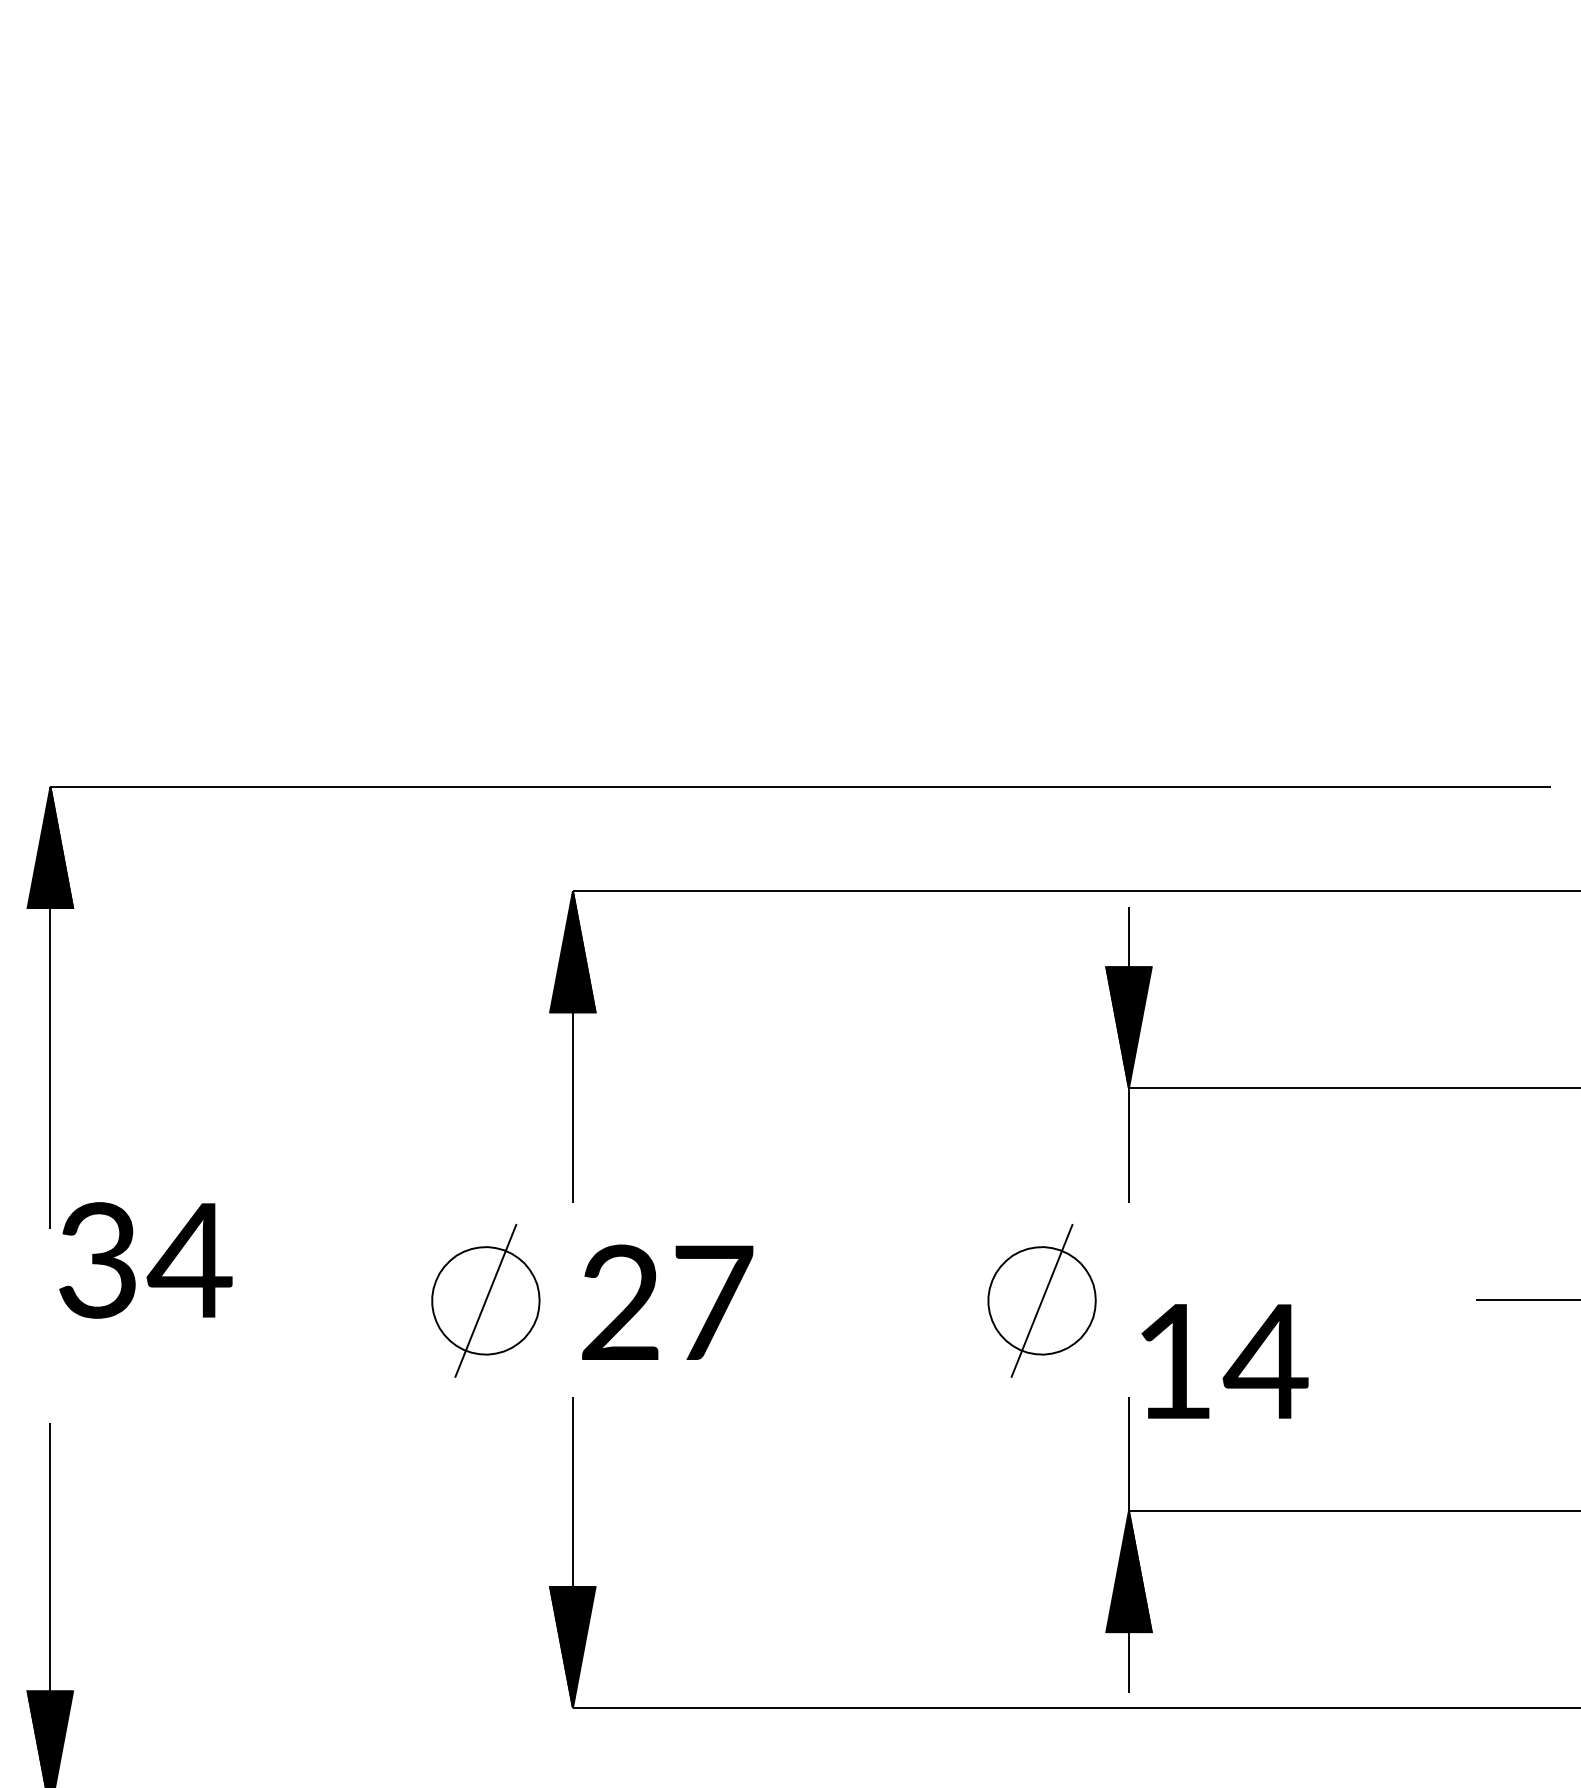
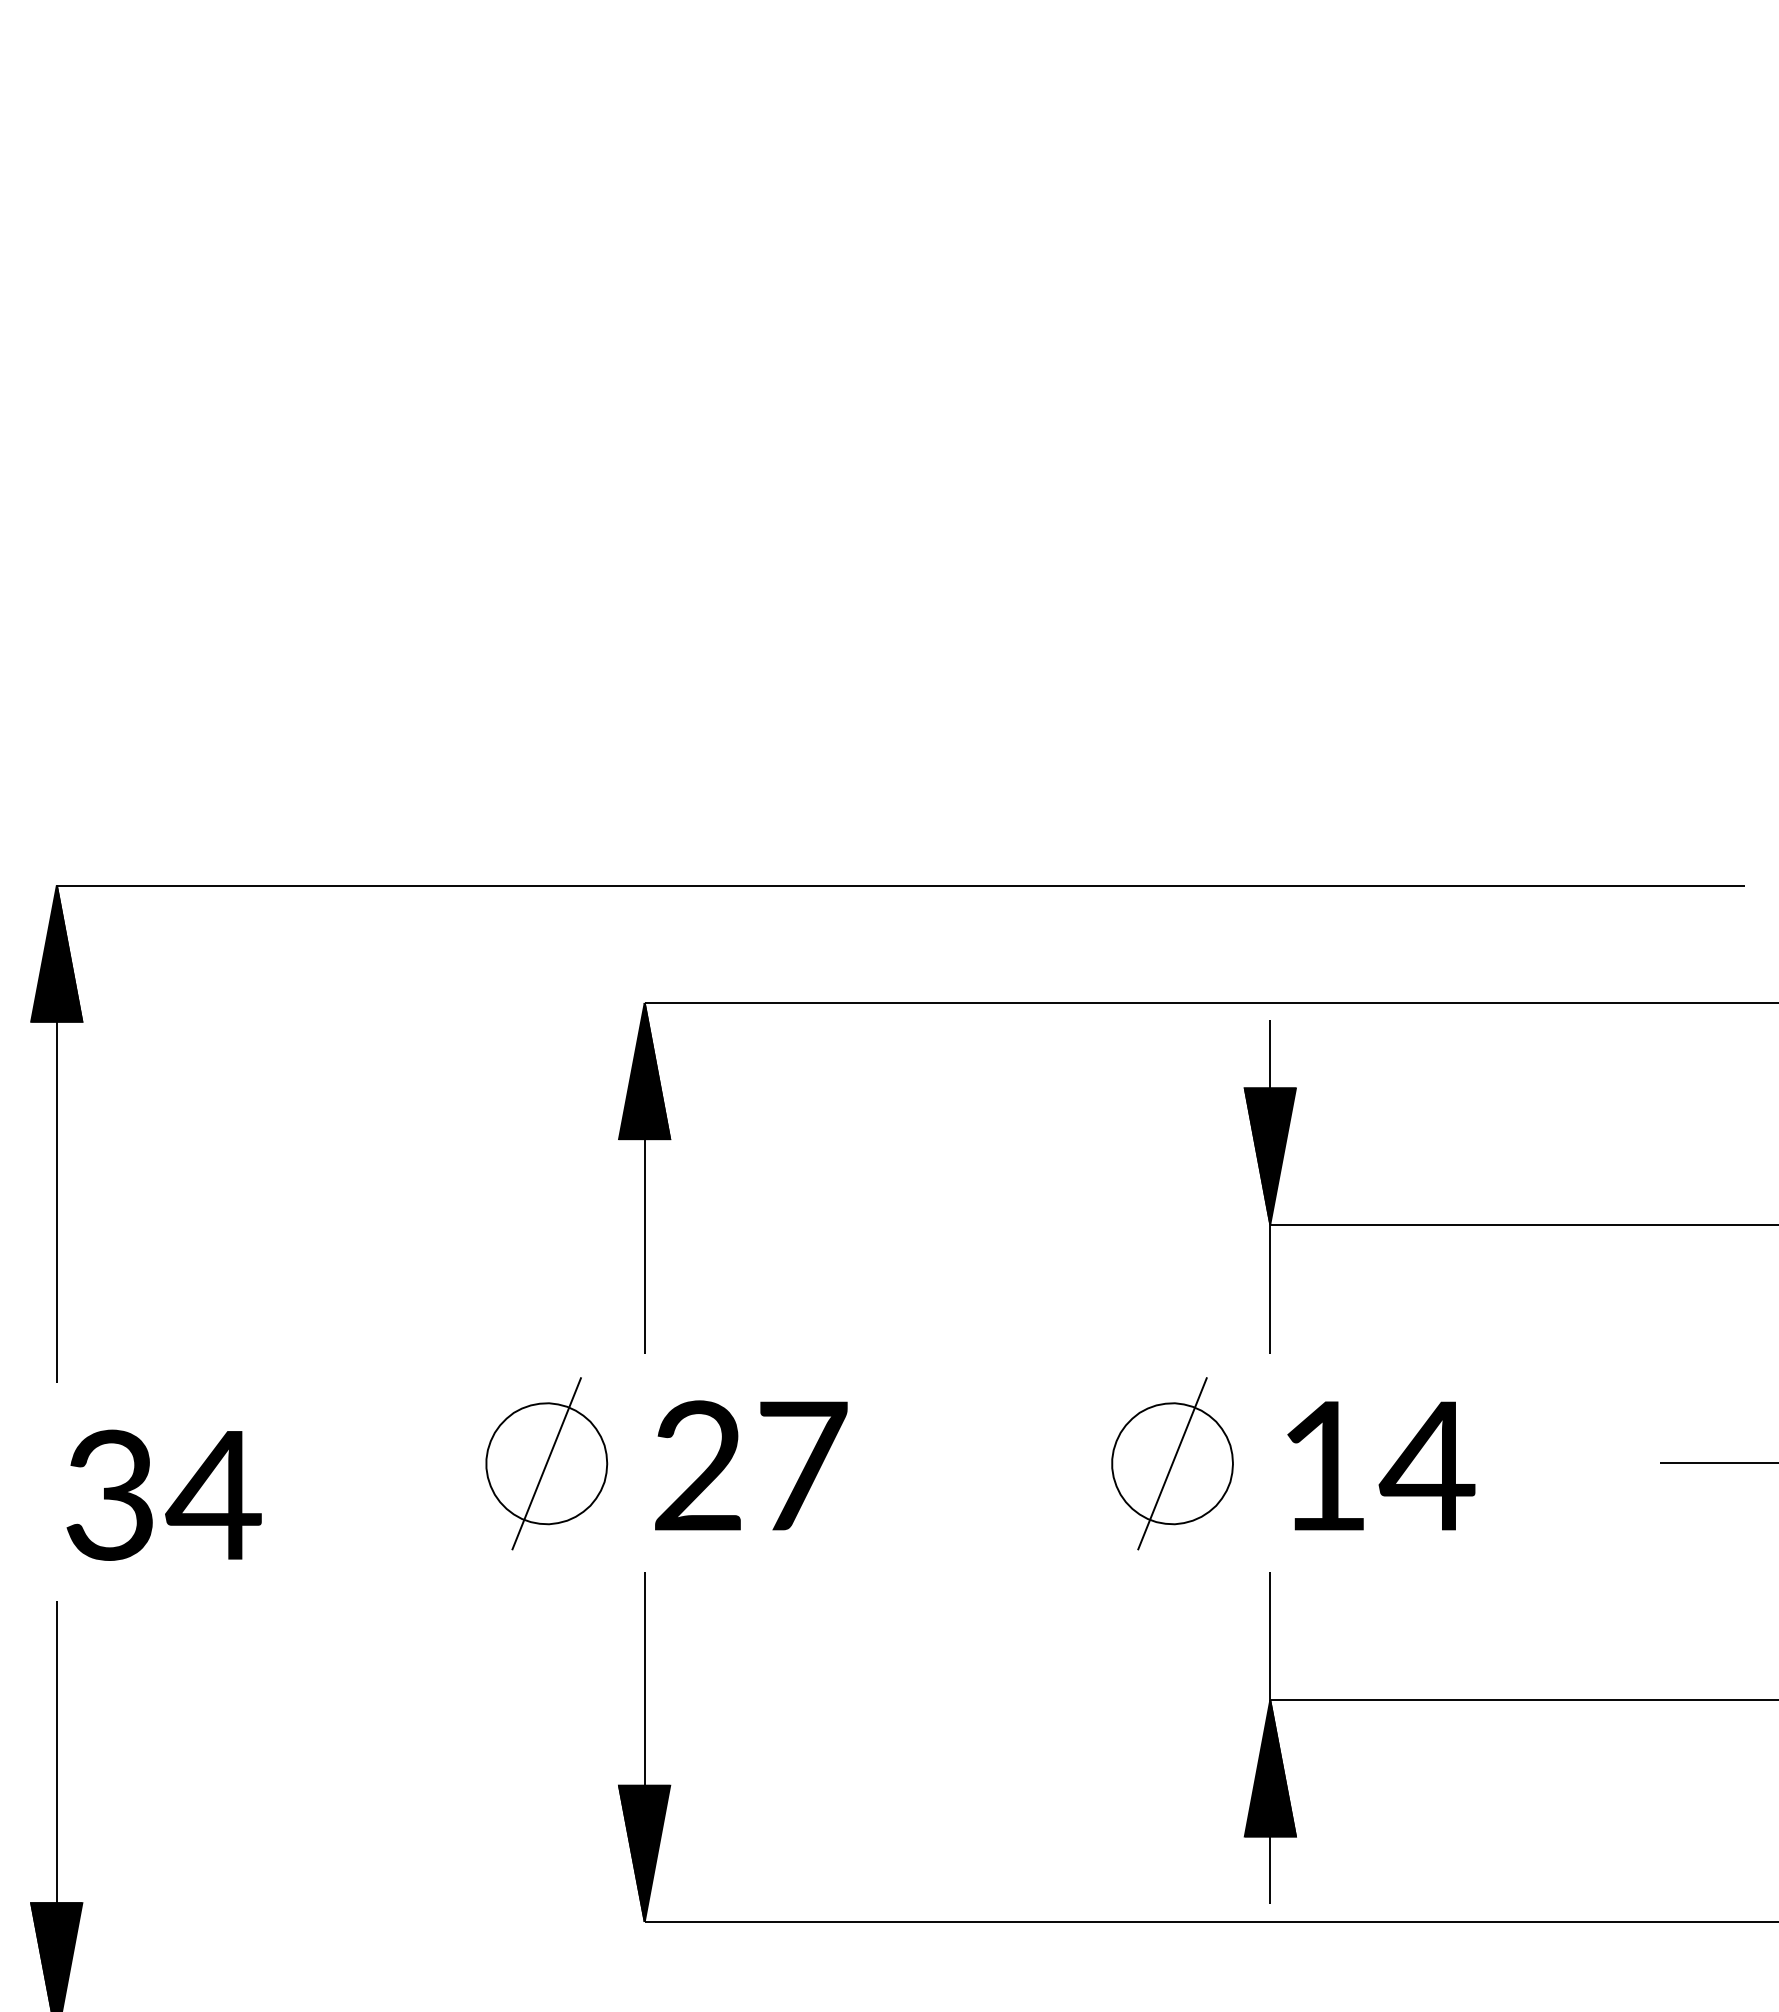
text: (145, 1259) -> (163, 1494), moved
text: (1225, 1361) -> (1381, 1465), moved

